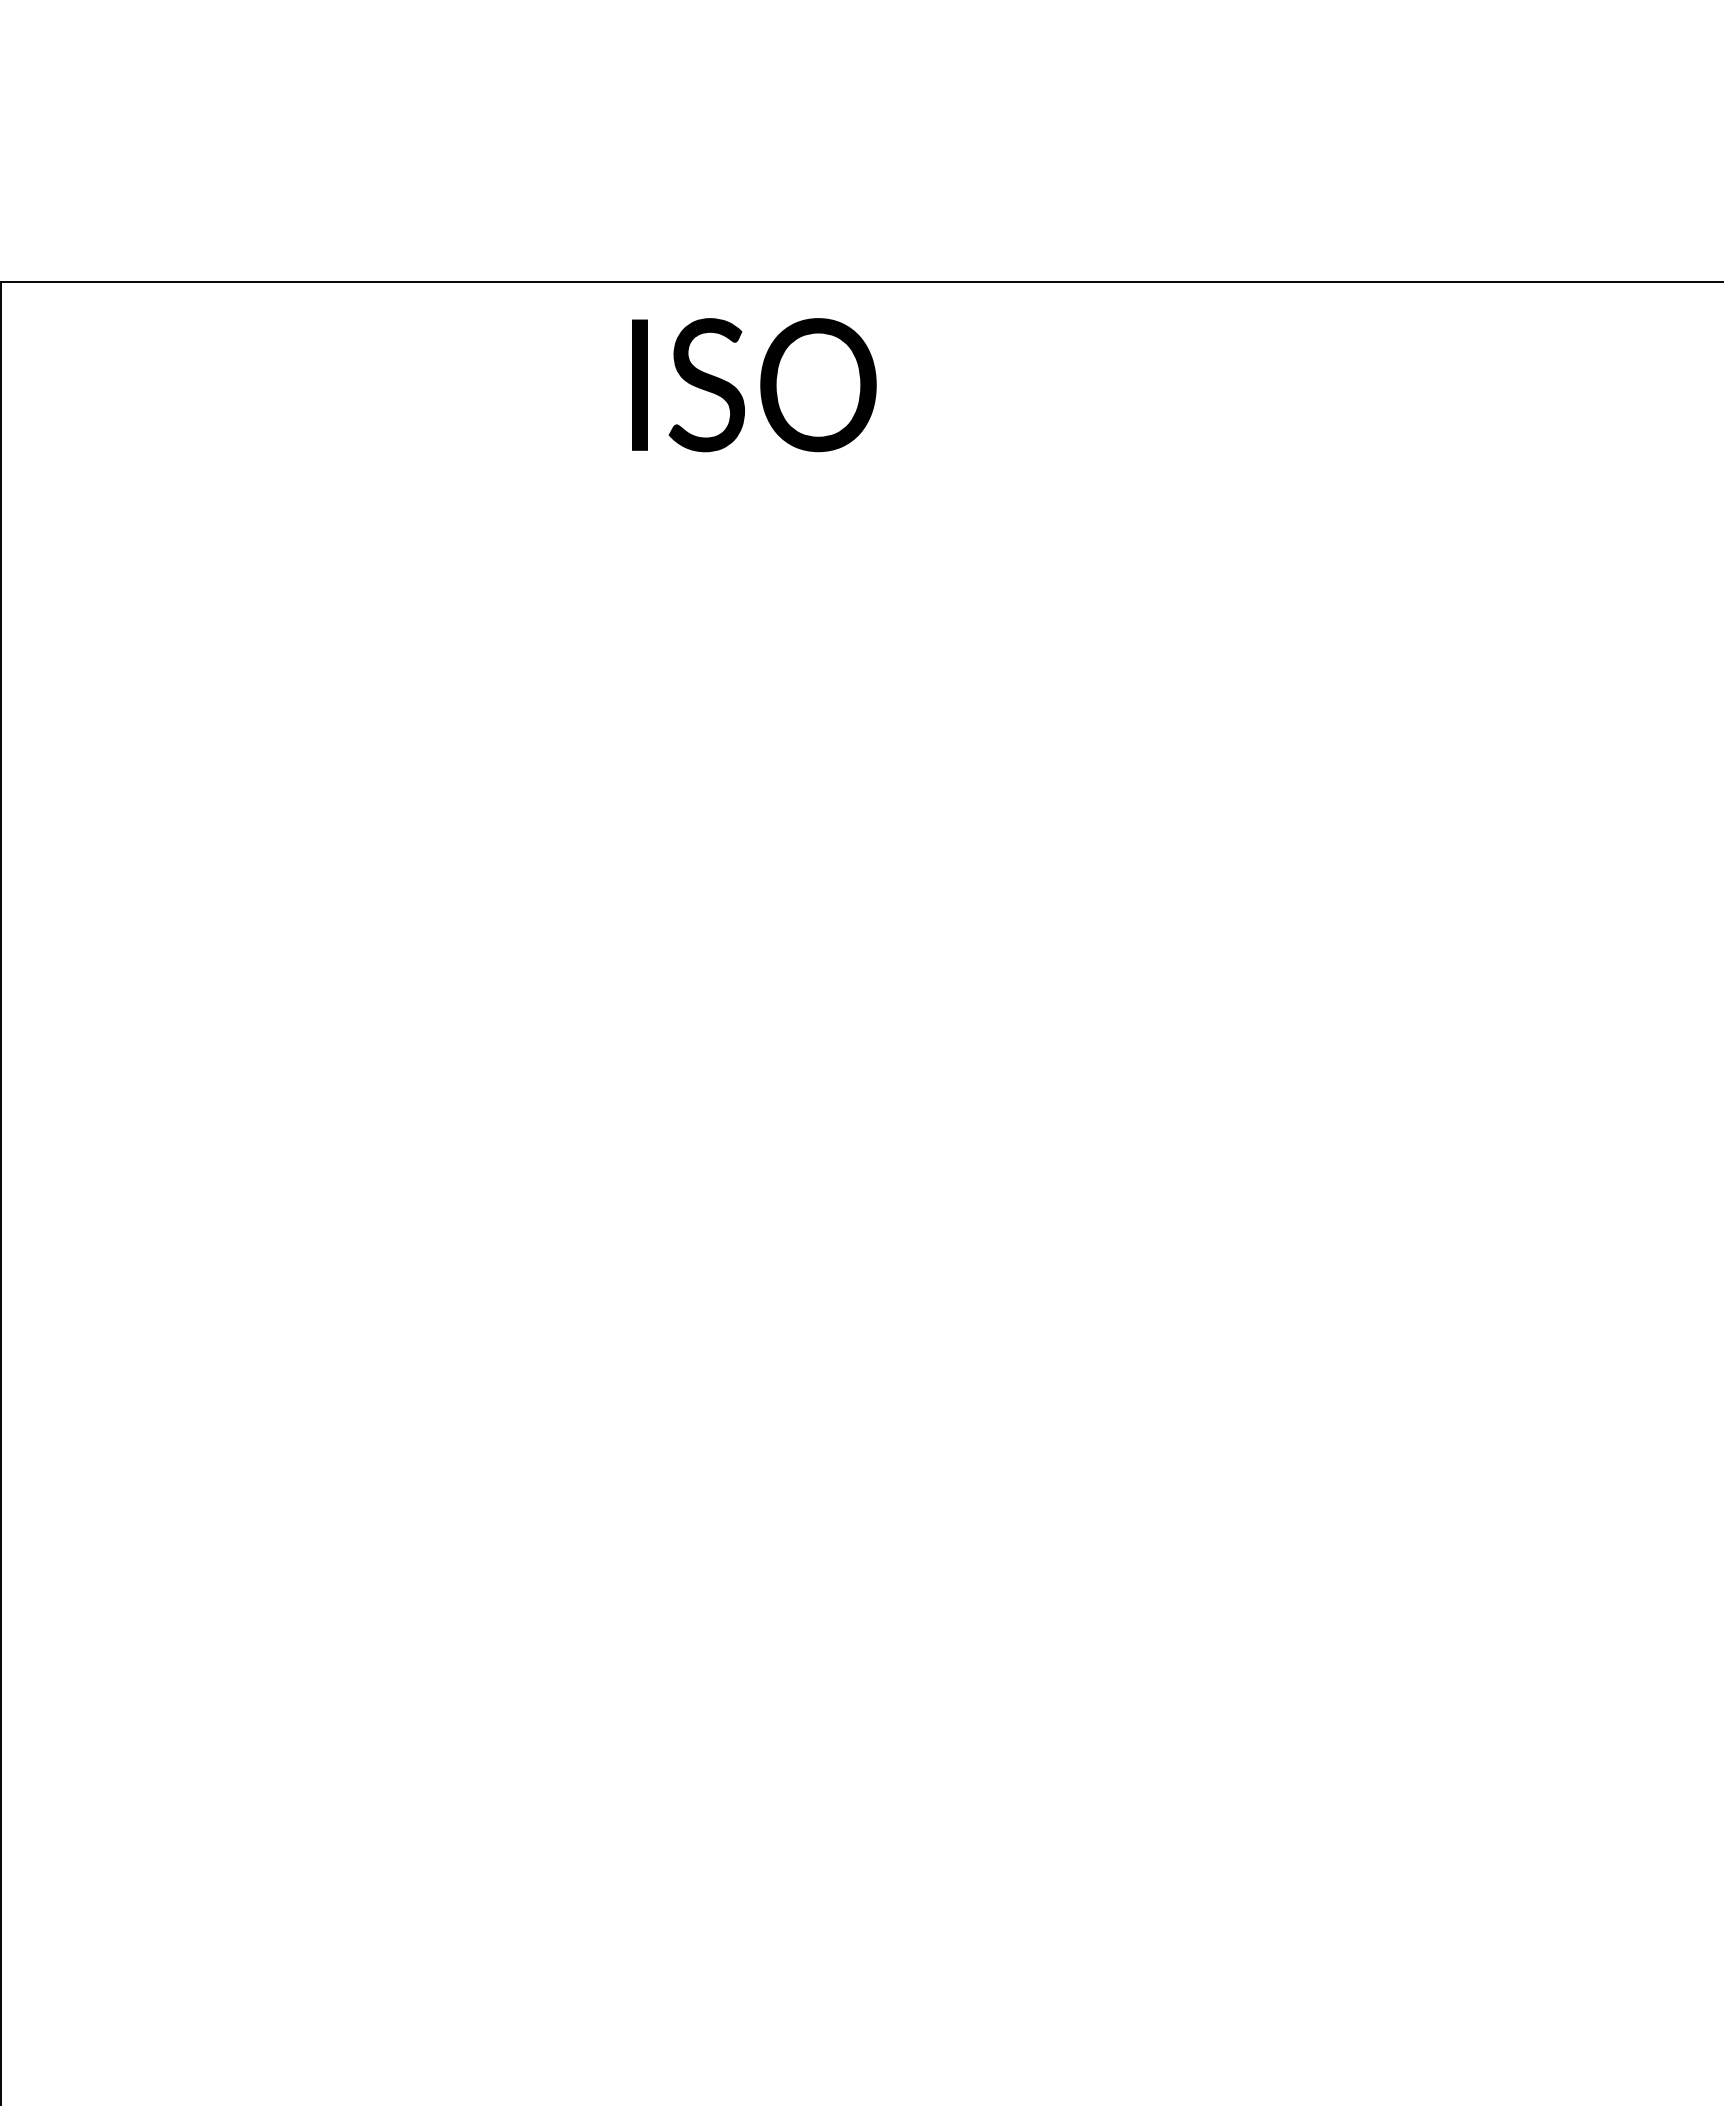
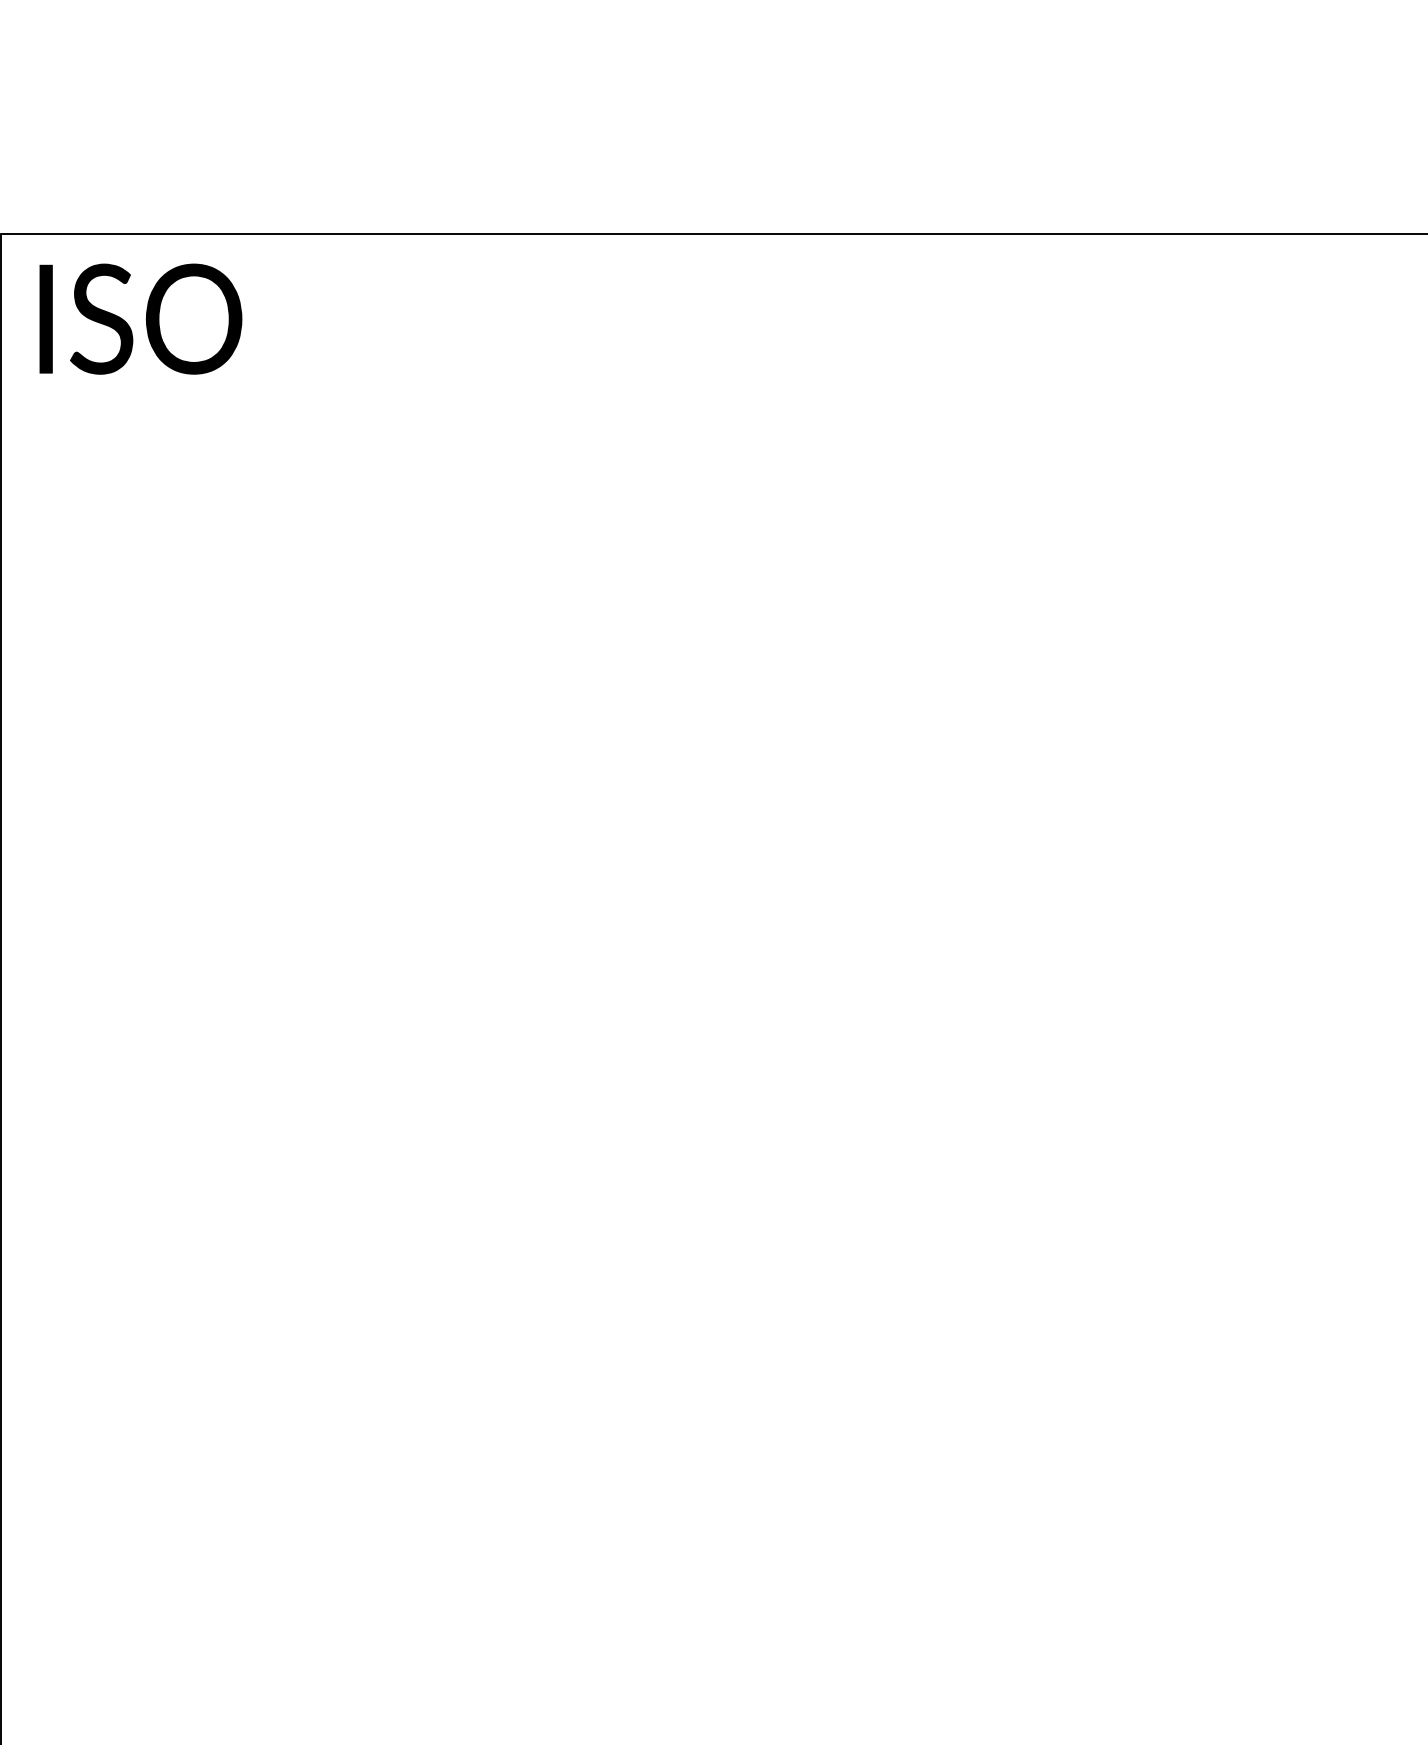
text: (754, 385) -> (141, 319), moved

